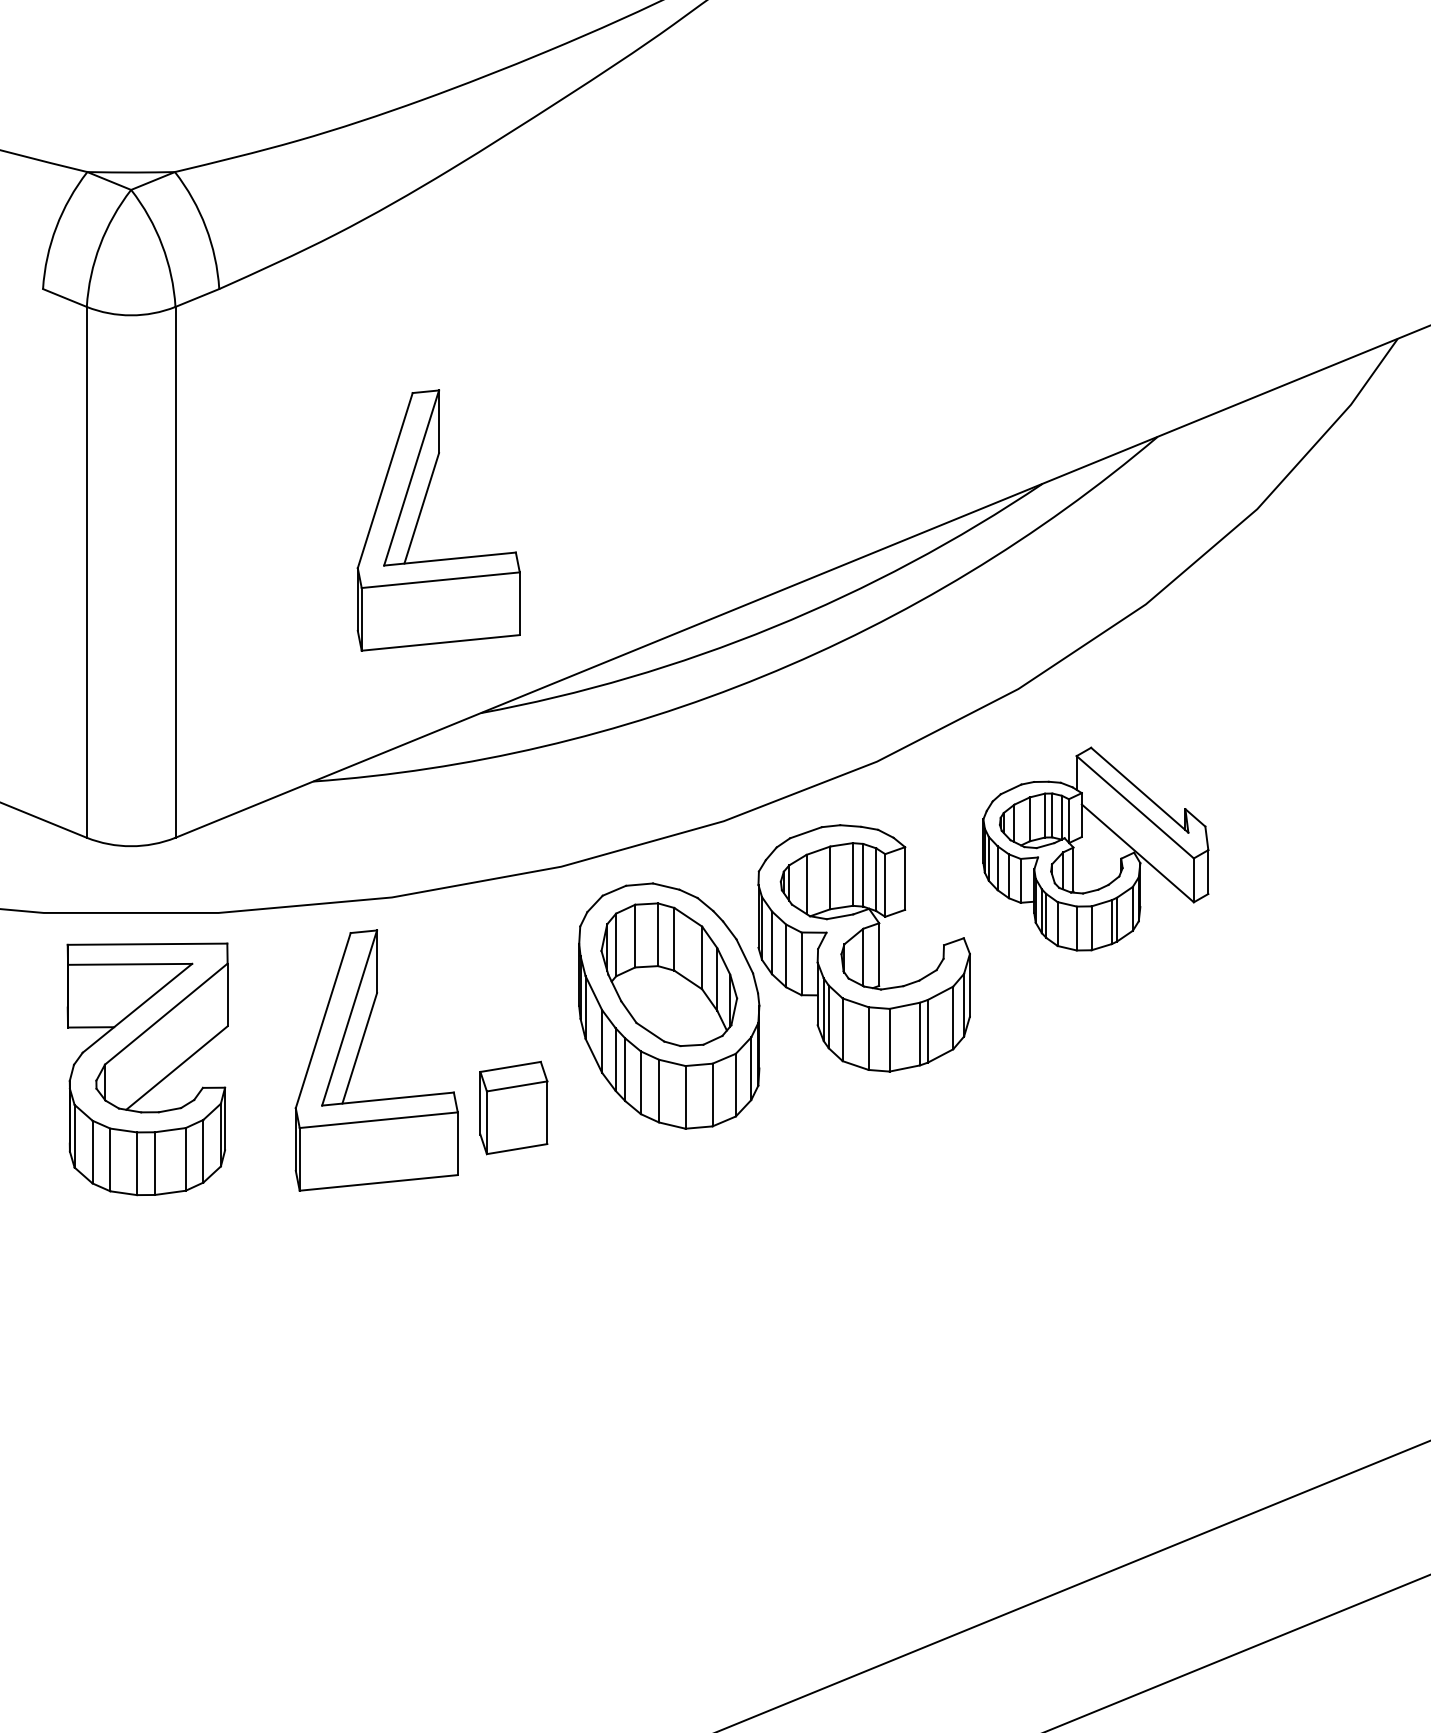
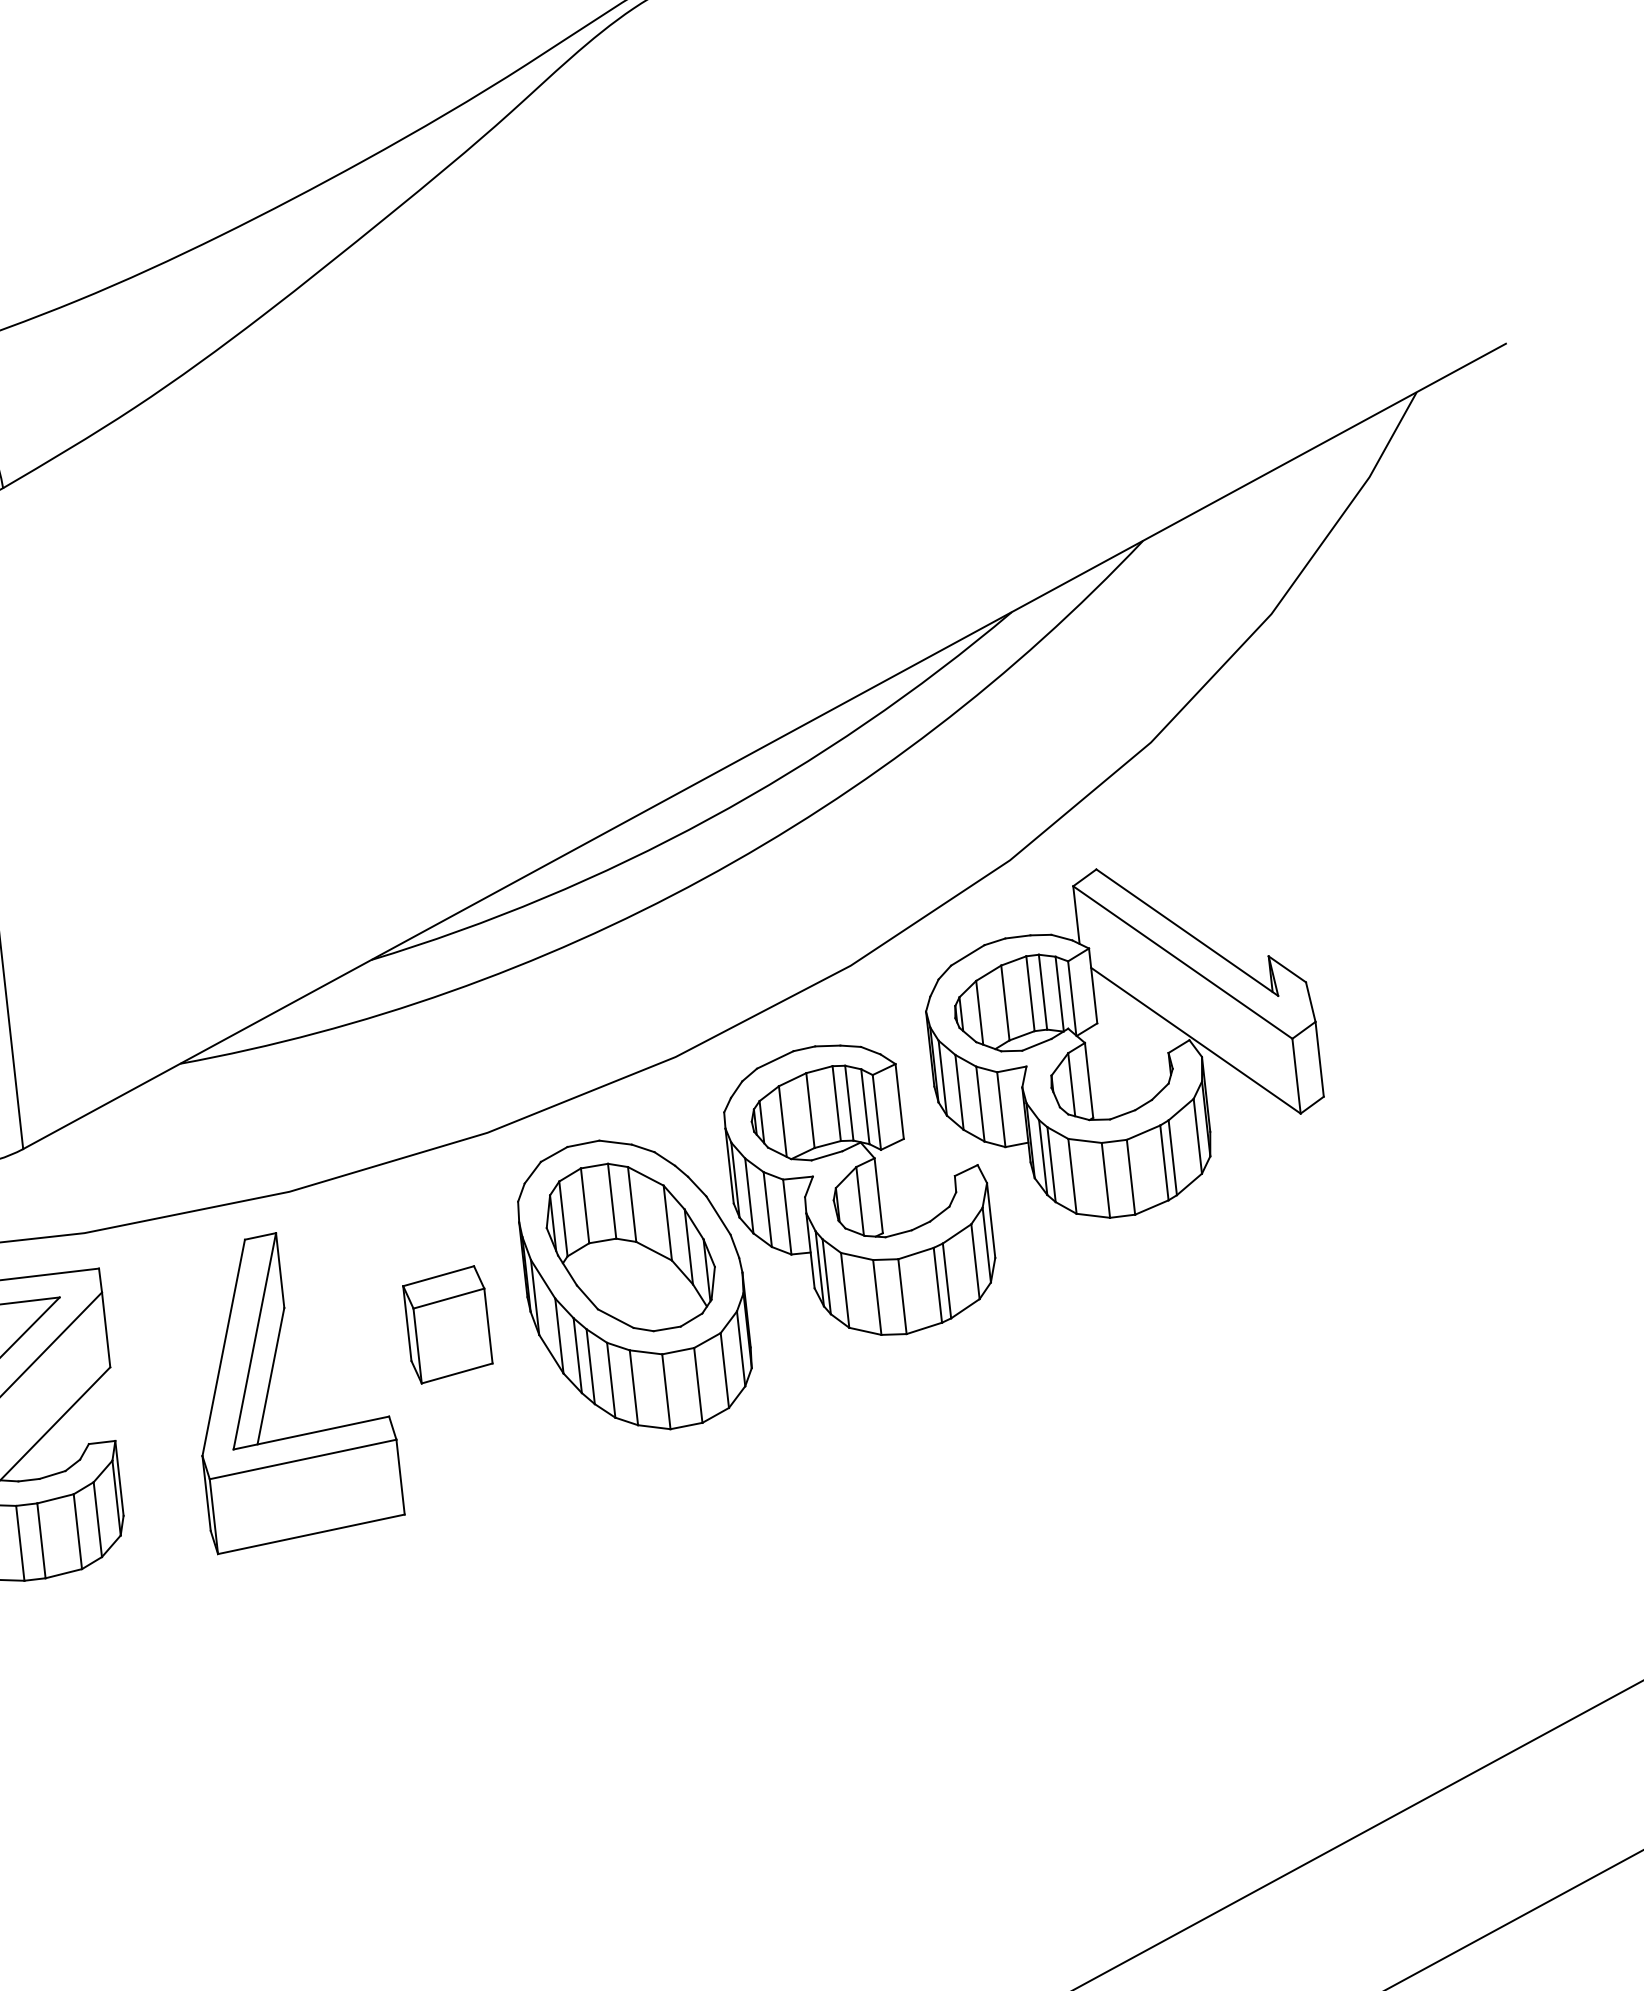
part: (421, 513) -> (274, 729), removed
part: (1095, 848) -> (1123, 1040), size x1.43
part: (513, 1107) -> (447, 1324), moved

